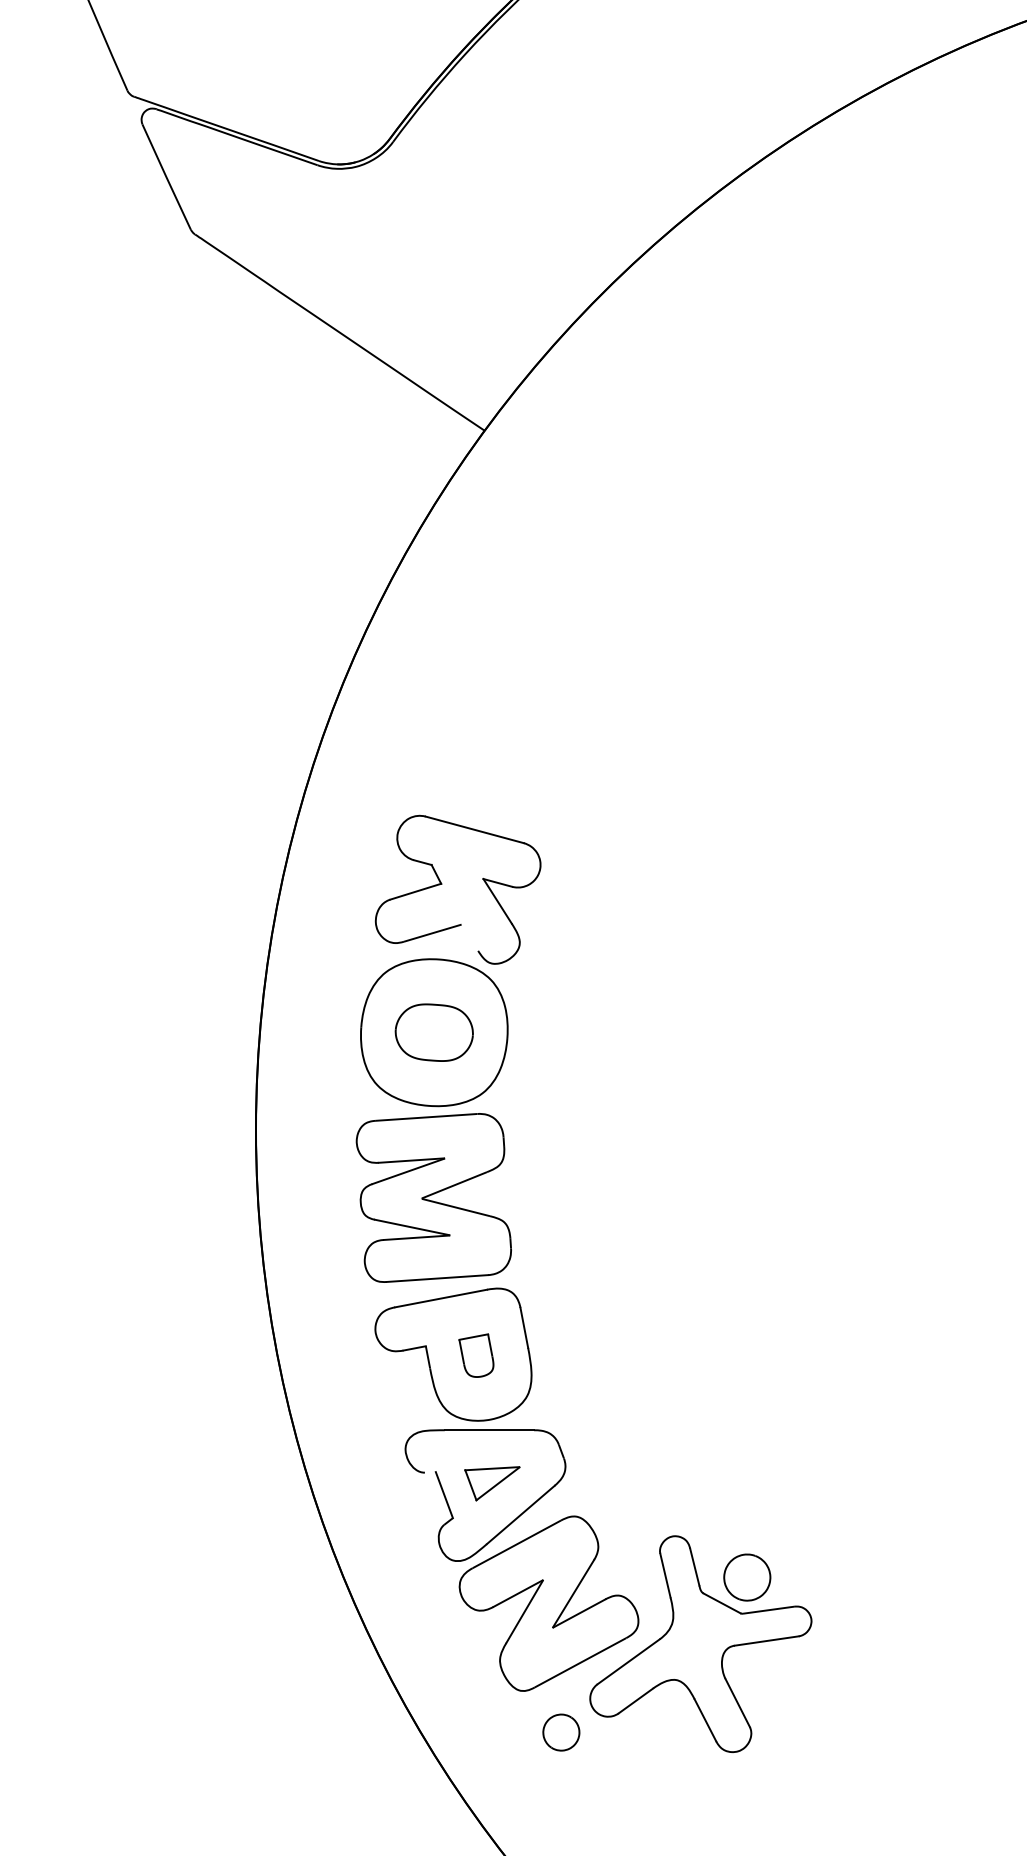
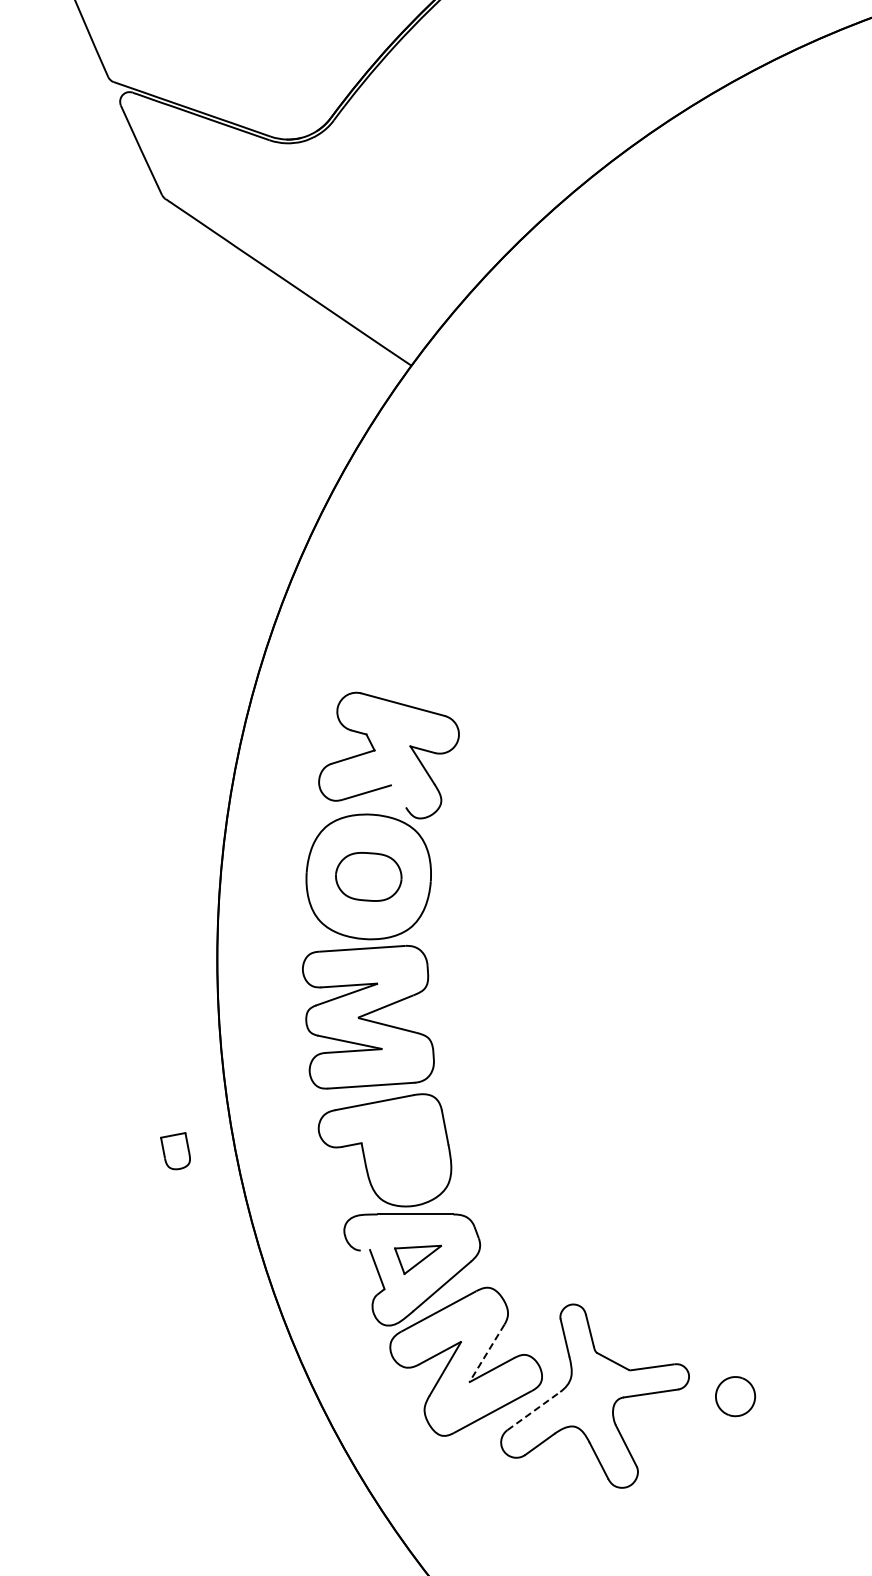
part: (476, 1356) -> (175, 1151), moved
part: (747, 1577) -> (735, 1396), moved
line: (572, 1593) -> (486, 1353), solid -> dashed
line: (628, 1662) -> (533, 1411), solid -> dashed
part: (561, 1732) -> (476, 1471), removed

